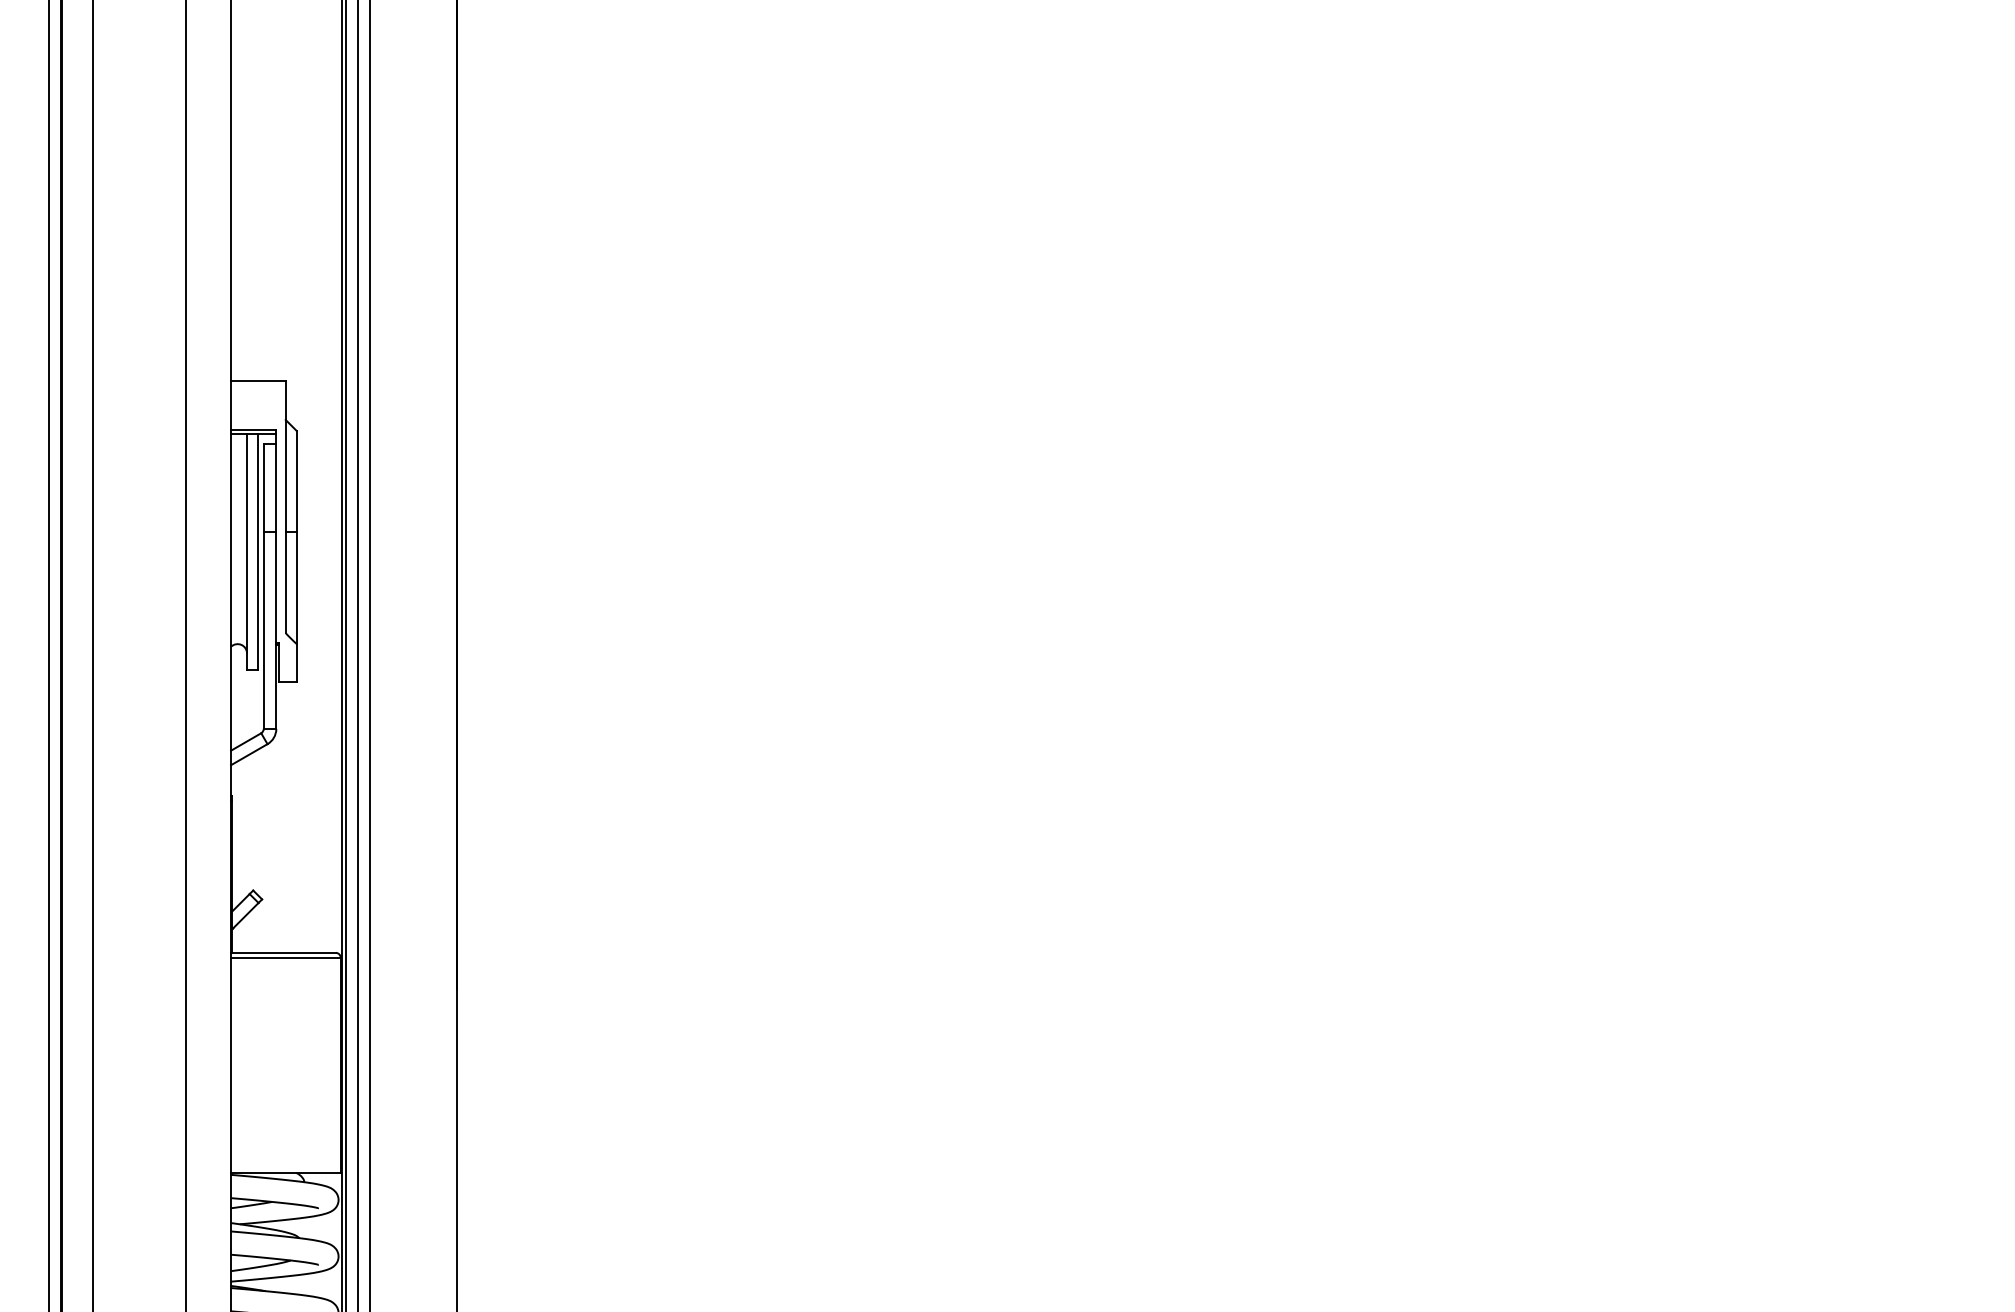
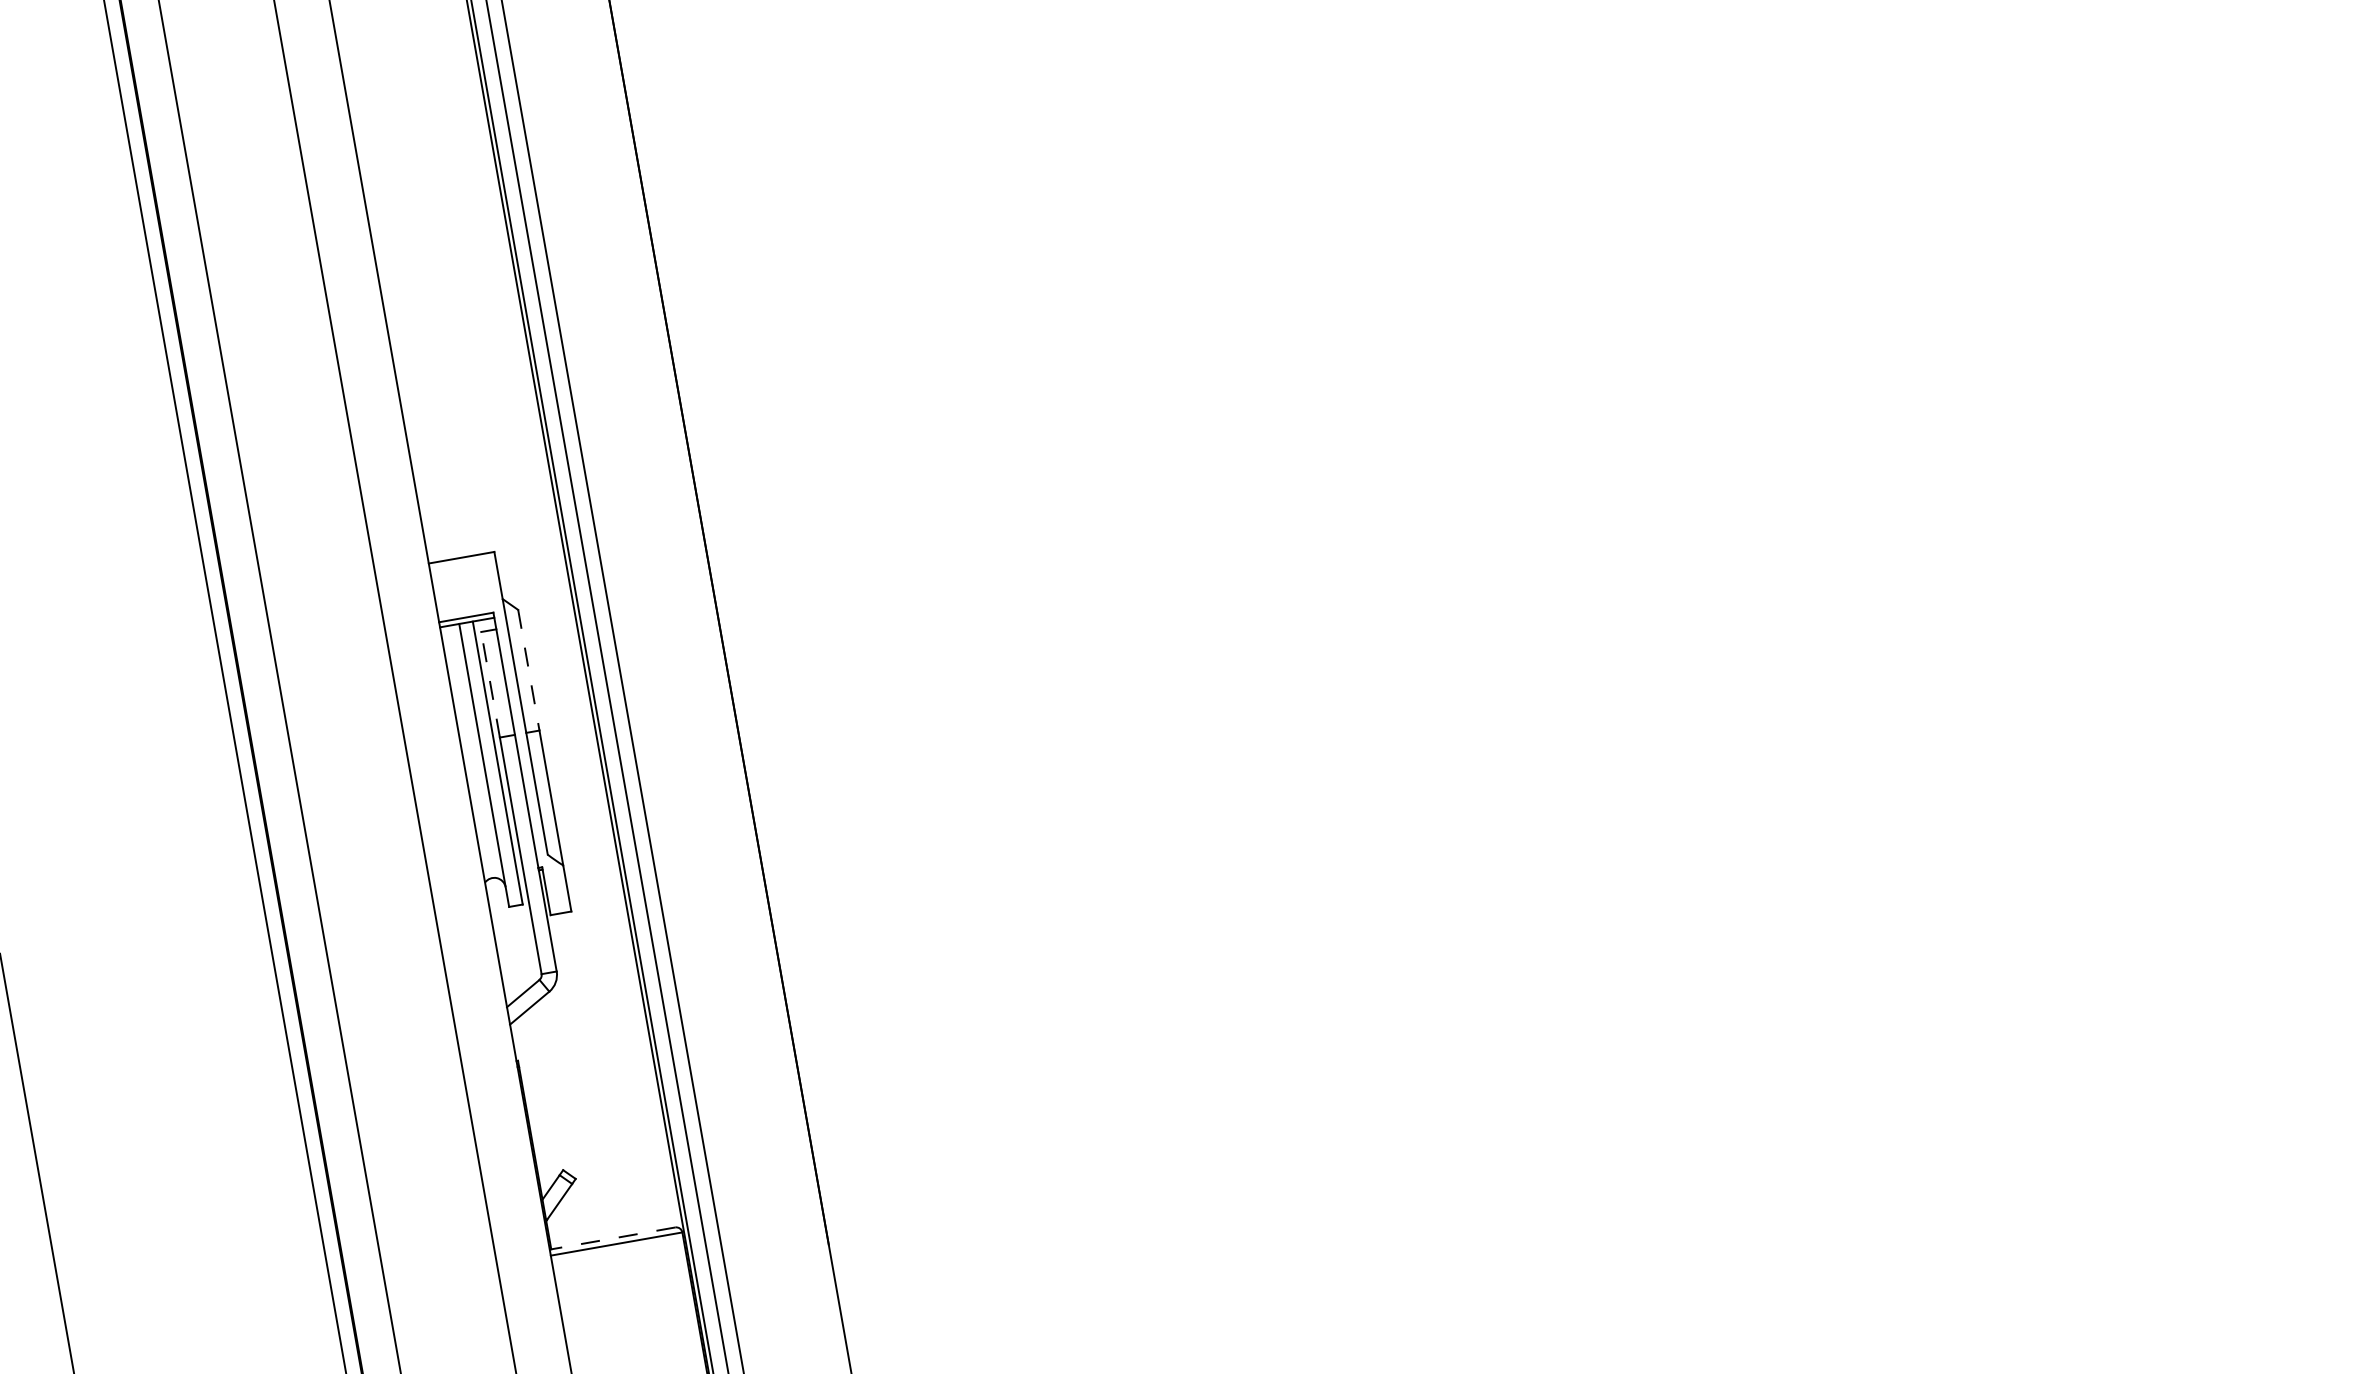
line: (296, 481) -> (528, 670), solid -> dashed
line: (263, 487) -> (490, 684), solid -> dashed
line: (282, 952) -> (611, 1238), solid -> dashed

